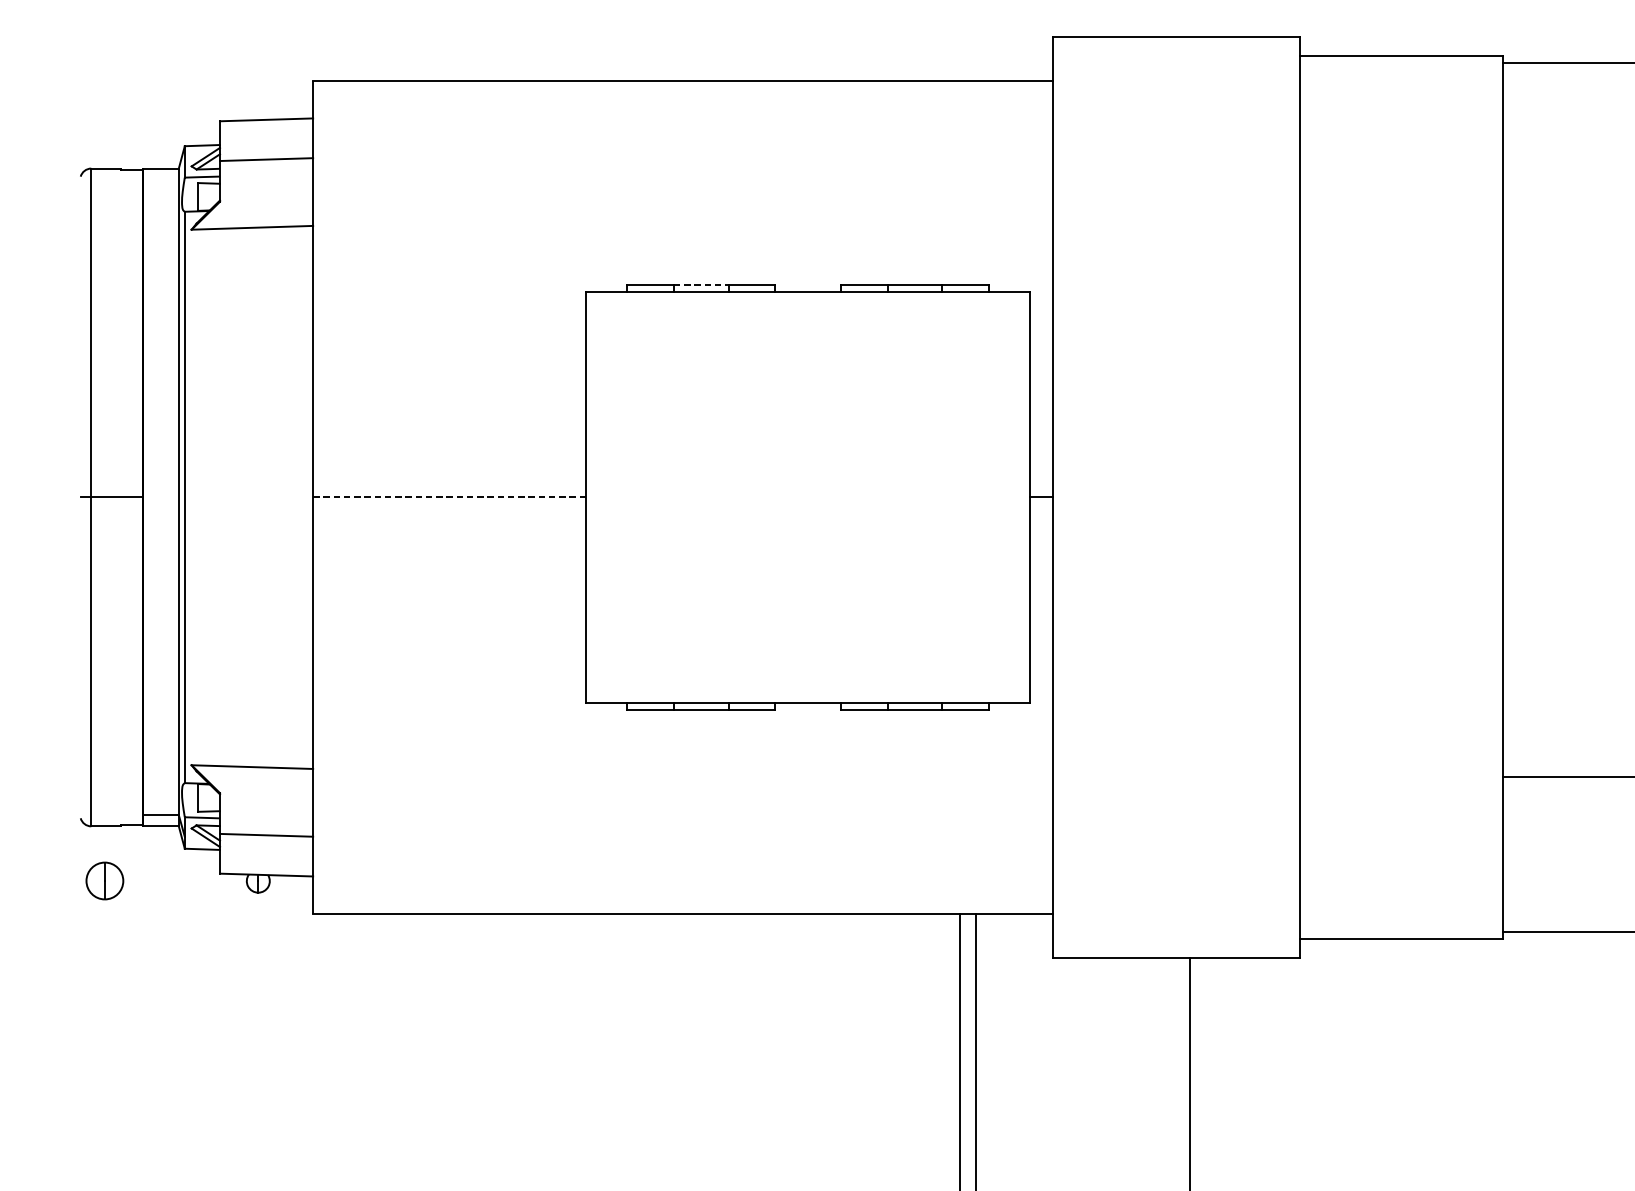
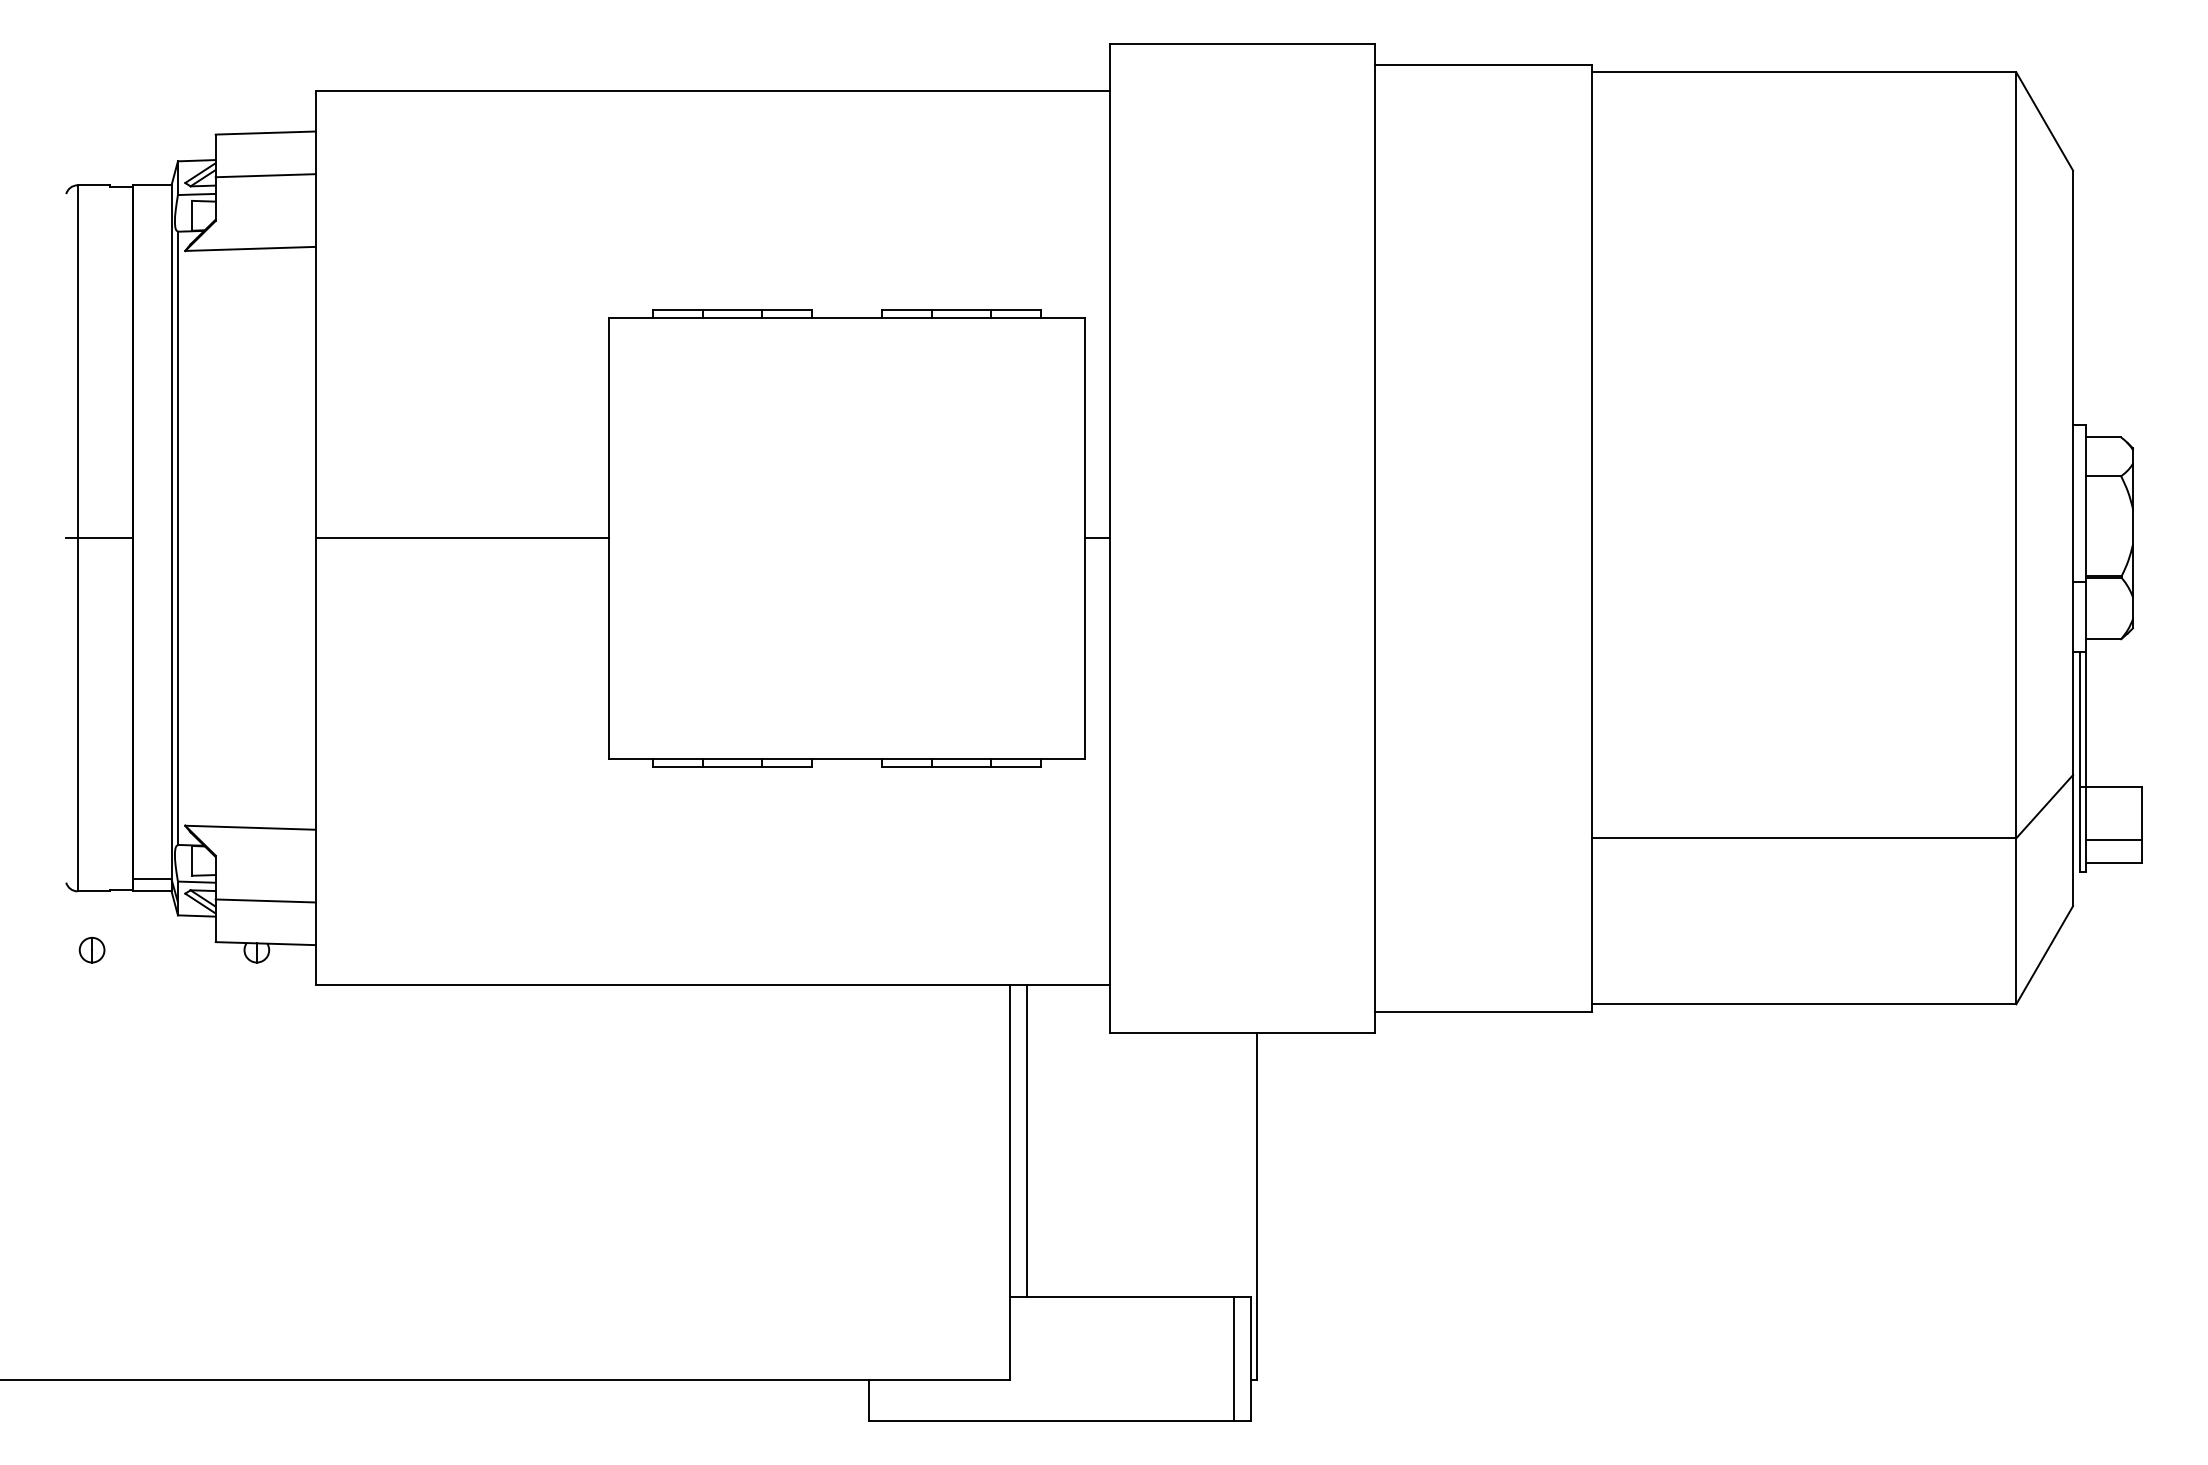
line: (701, 285) -> (732, 310), dashed -> solid
line: (449, 497) -> (462, 538), dashed -> solid
part: (104, 881) -> (91, 950), size x0.62

